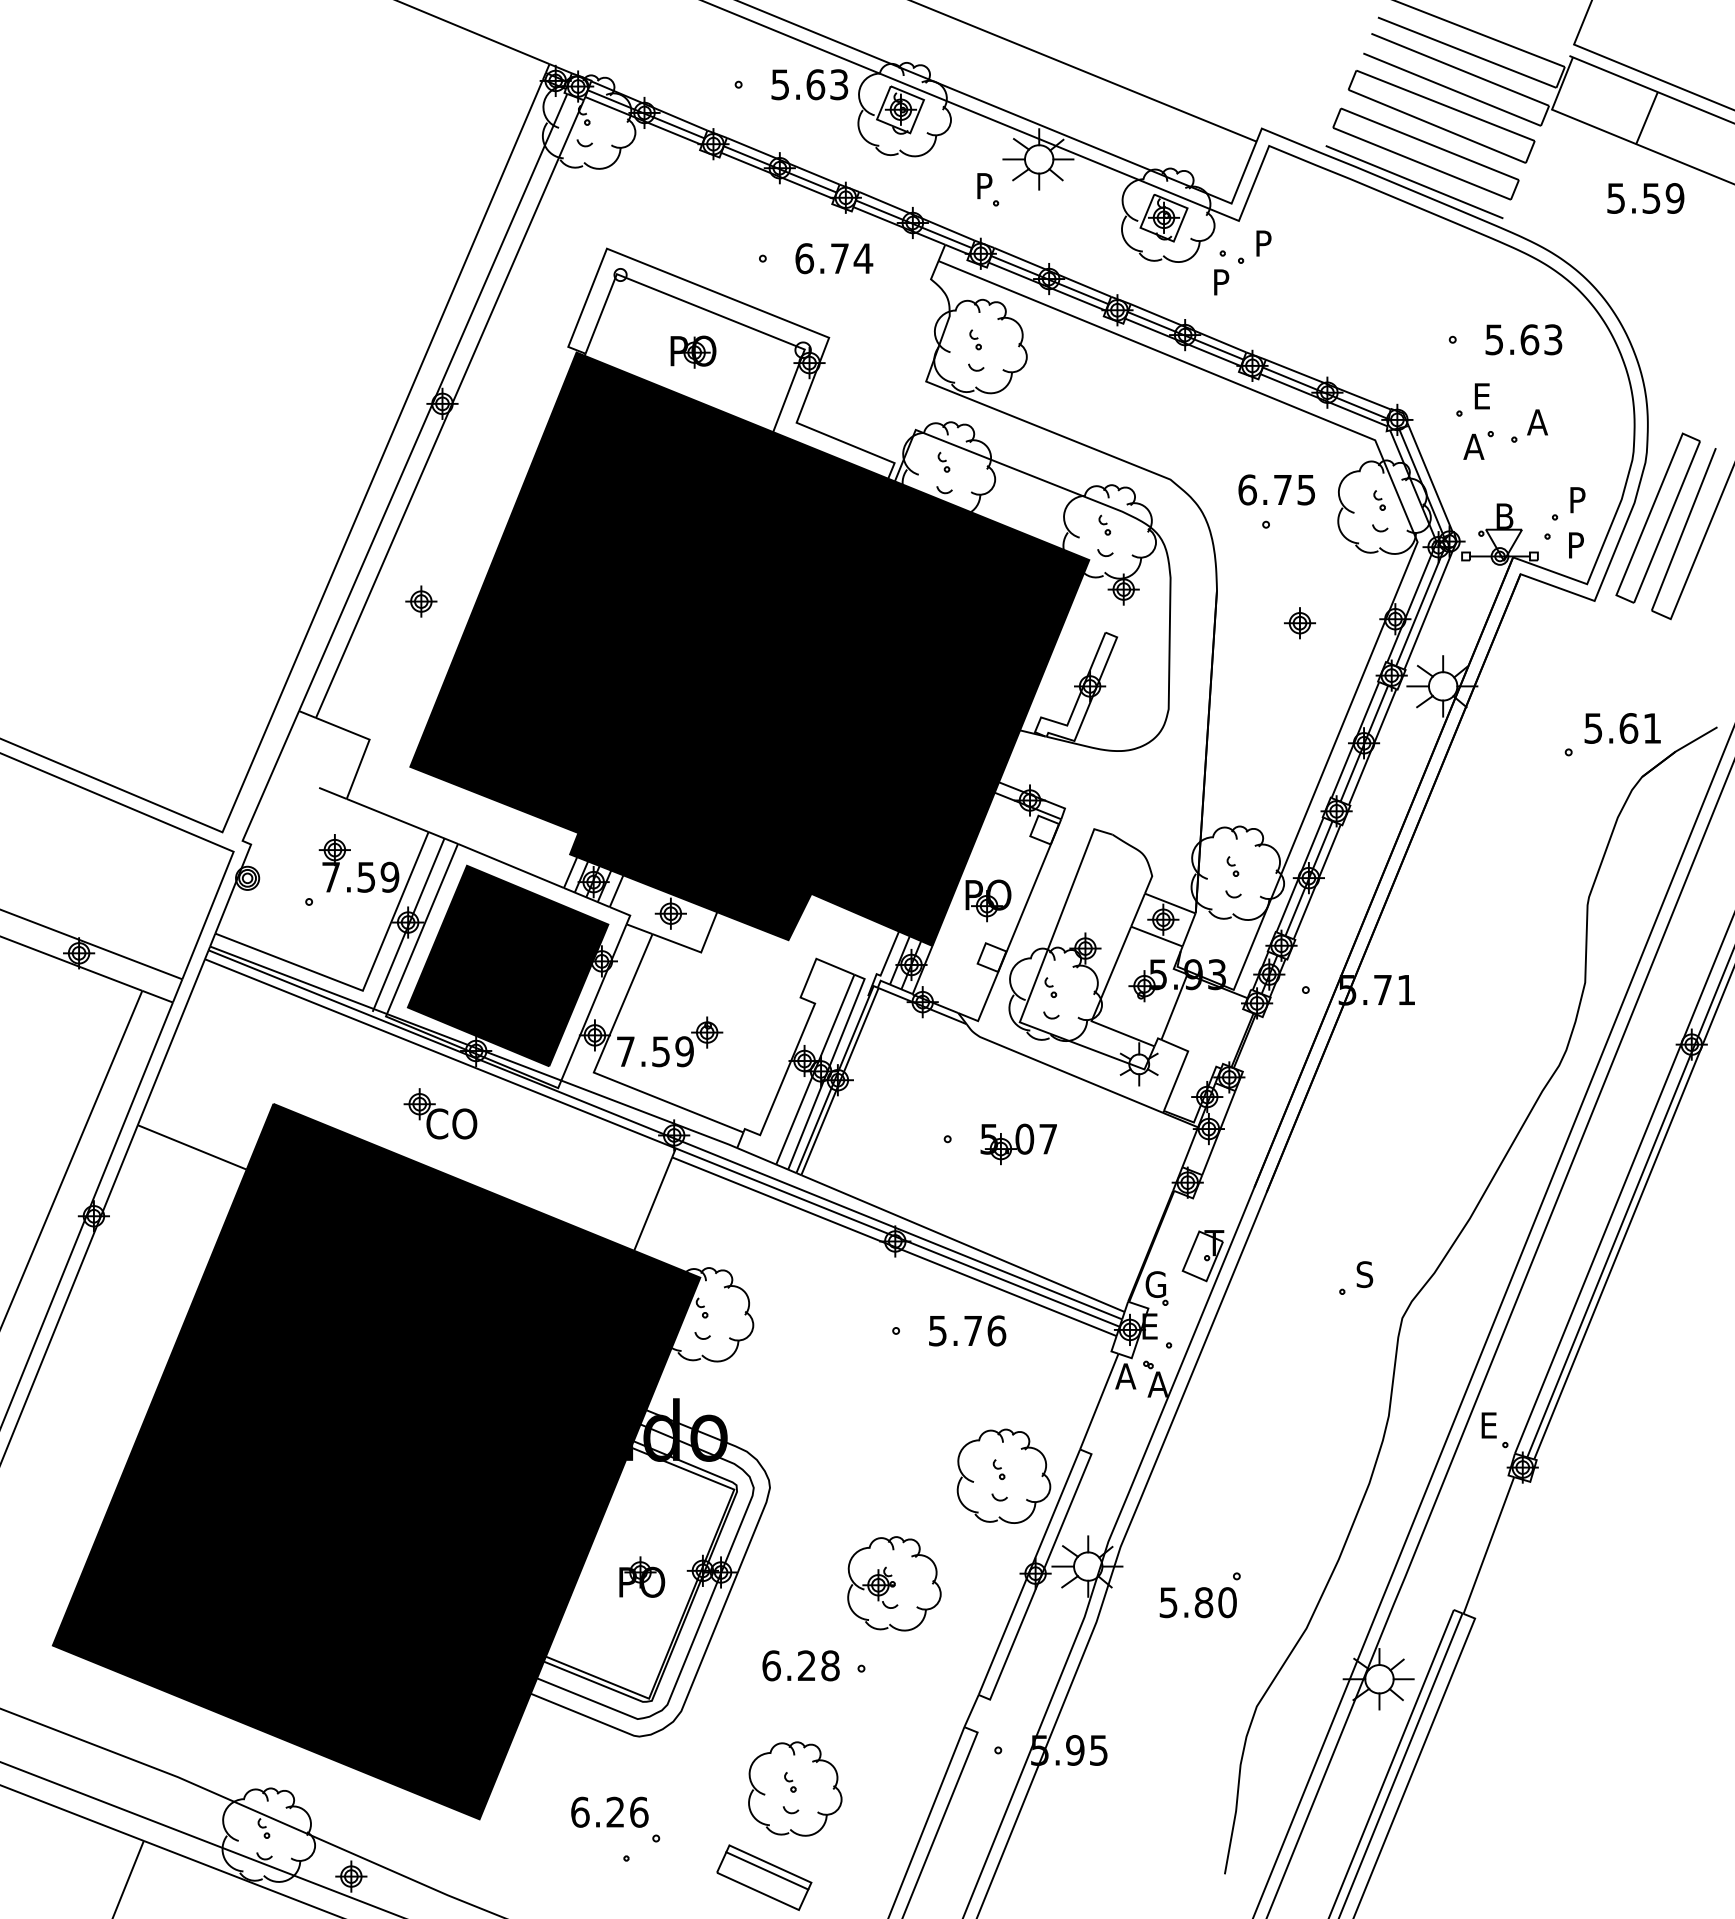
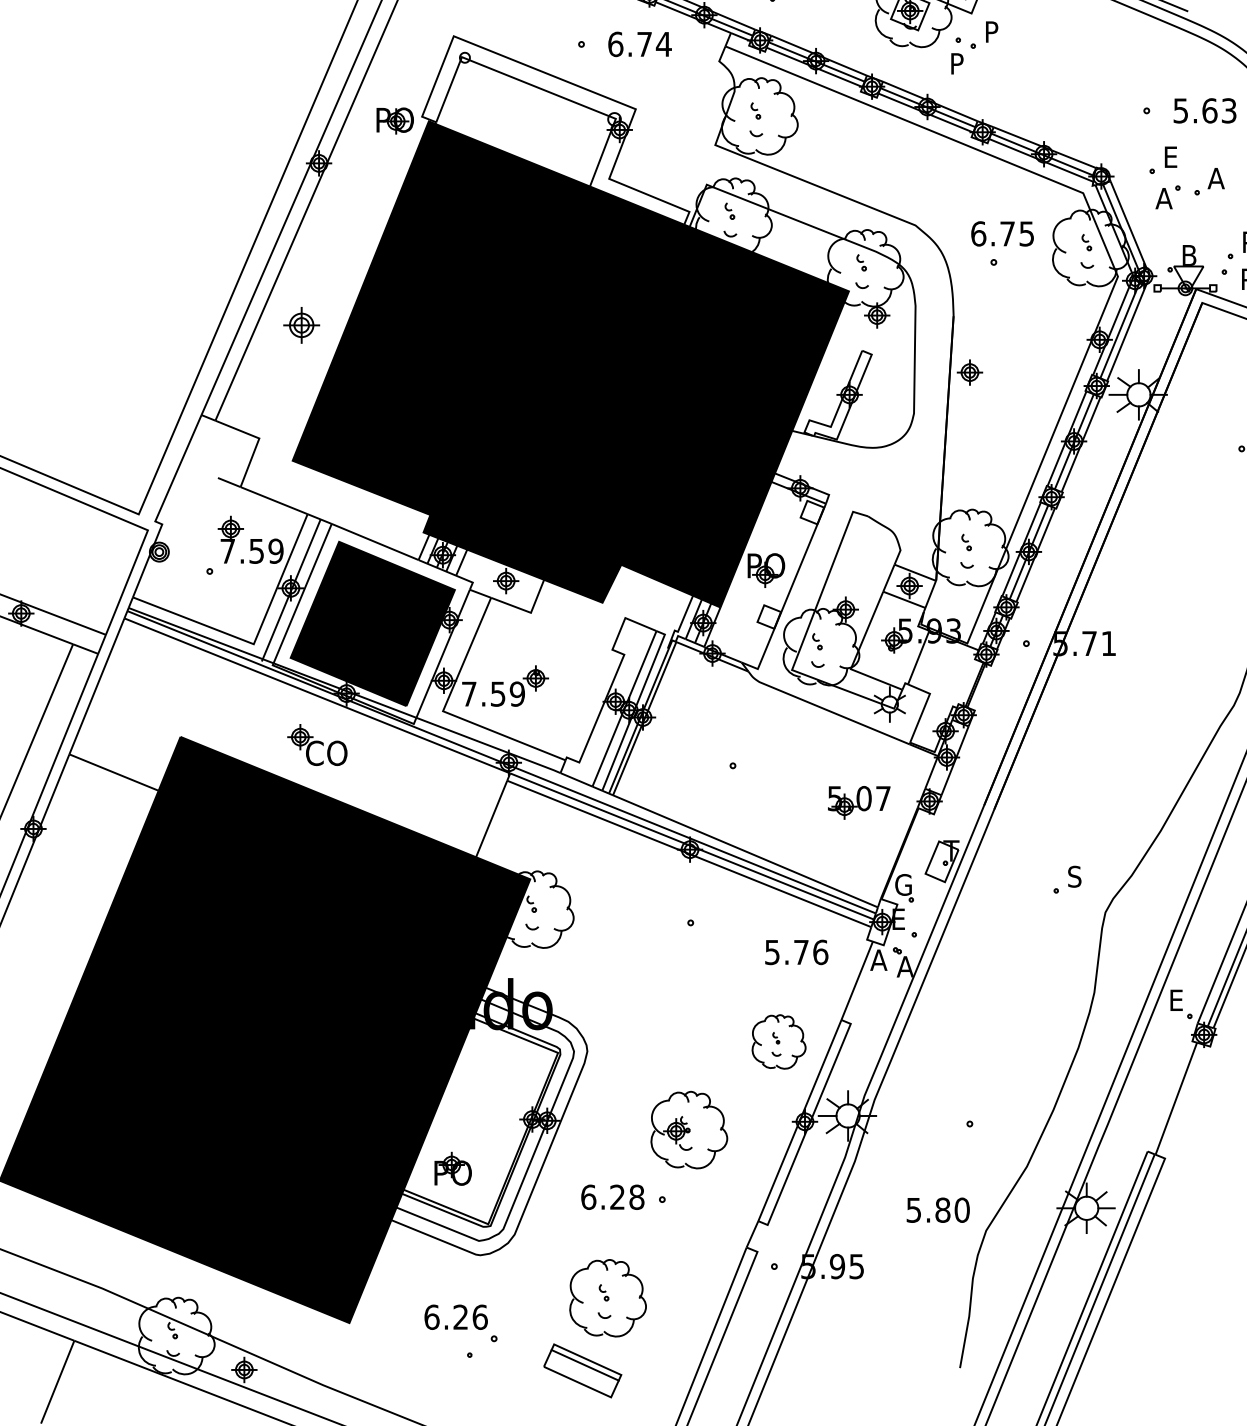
part: (693, 351) -> (395, 120), moved
part: (421, 601) -> (301, 325), size x1.4
part: (1299, 623) -> (969, 372), moved
part: (1018, 1144) -> (858, 802), moved
text: (967, 1330) -> (796, 952), moved
part: (1003, 1475) -> (778, 1041), size x0.7
part: (642, 1576) -> (453, 1168), moved
text: (1197, 1602) -> (937, 1210), moved

